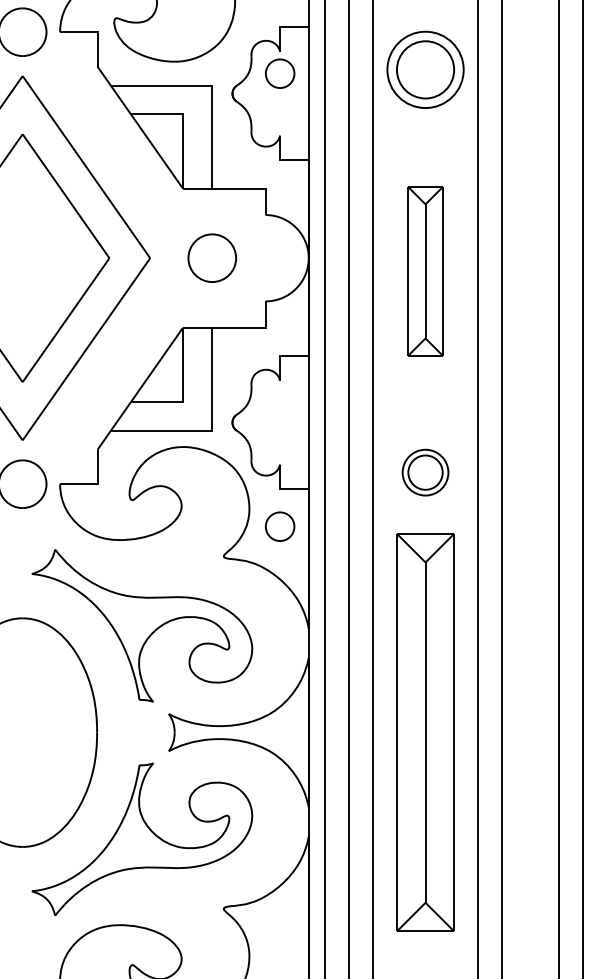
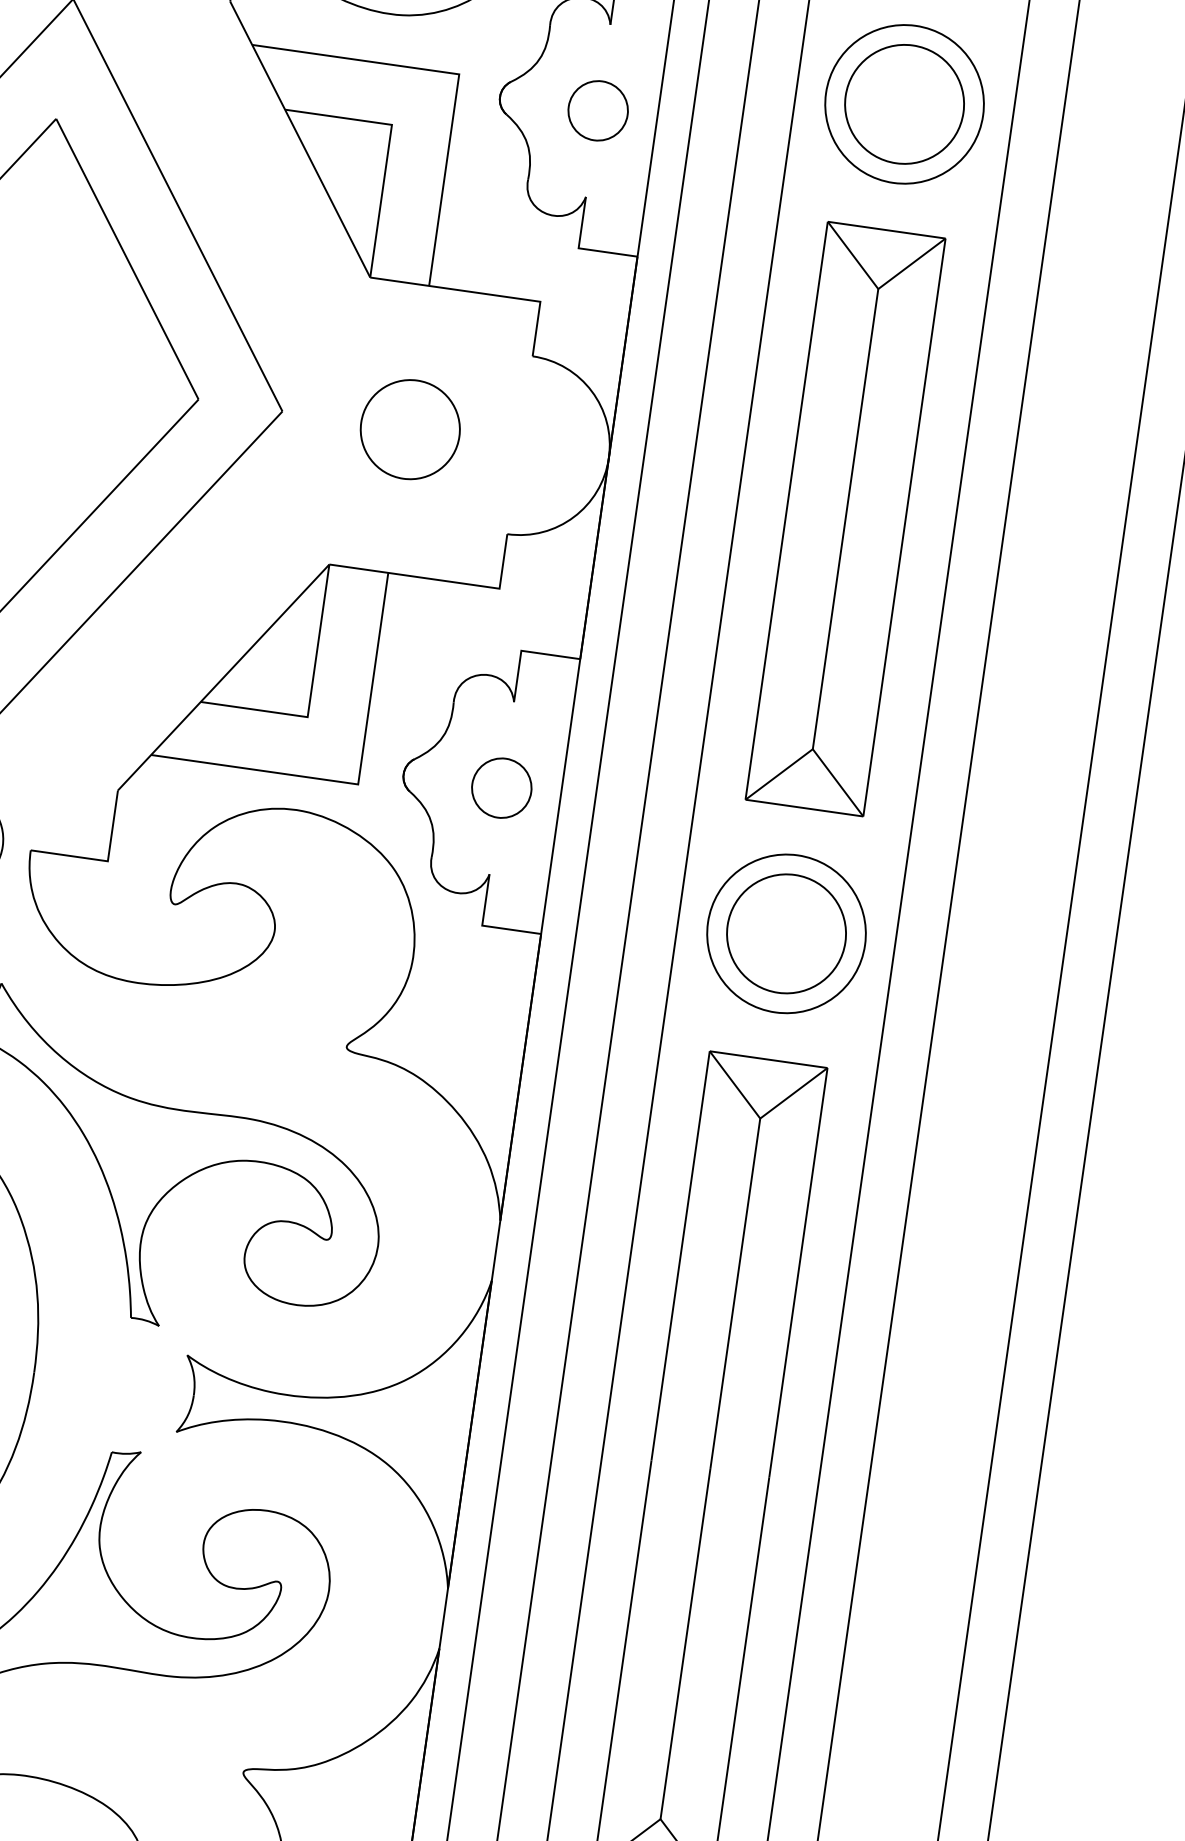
part: (280, 73) -> (599, 110), moved
part: (425, 271) -> (845, 519), size x1.67
part: (425, 472) -> (786, 933), size x1.67
part: (280, 526) -> (502, 787), moved

